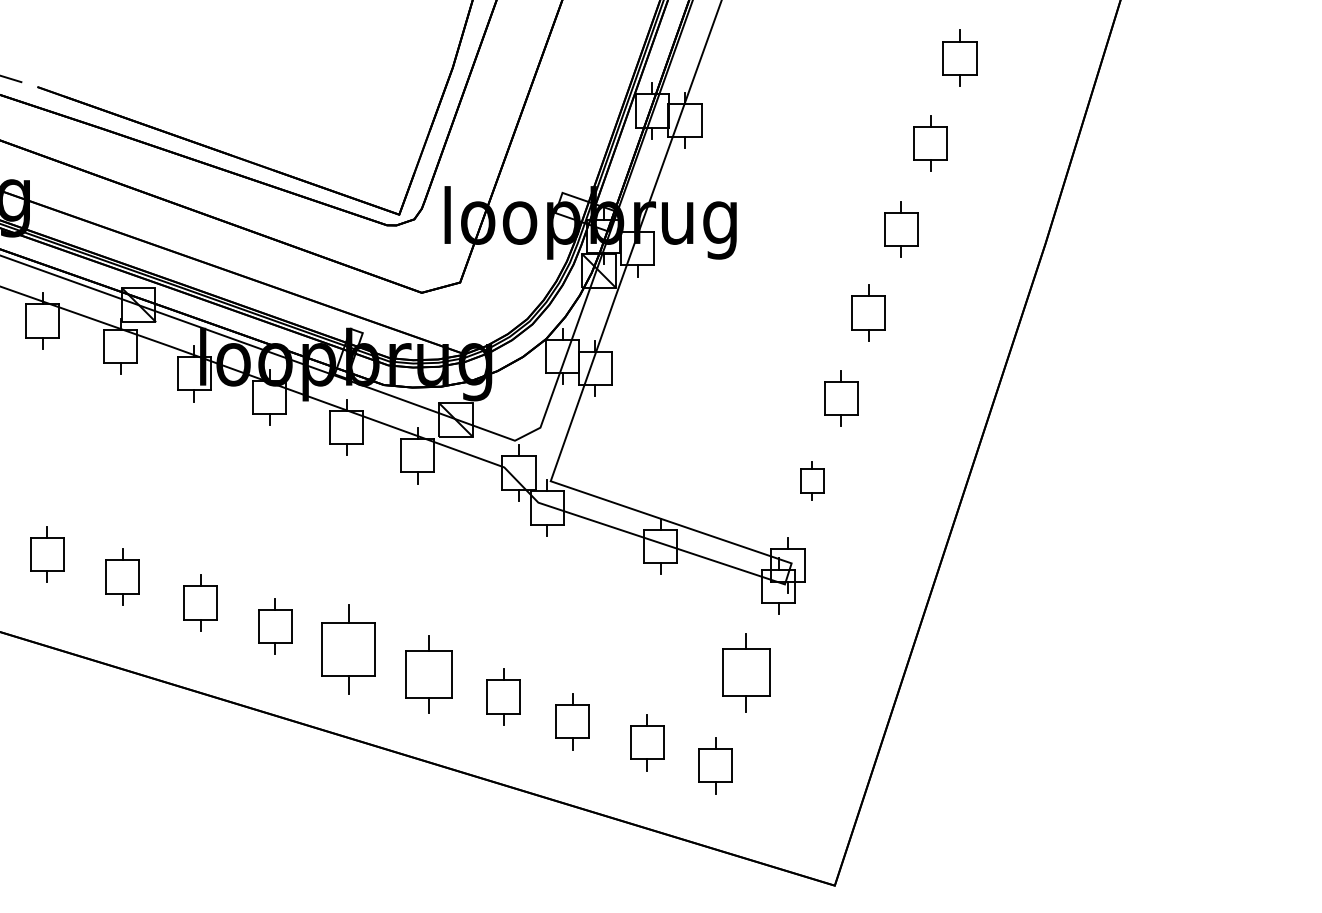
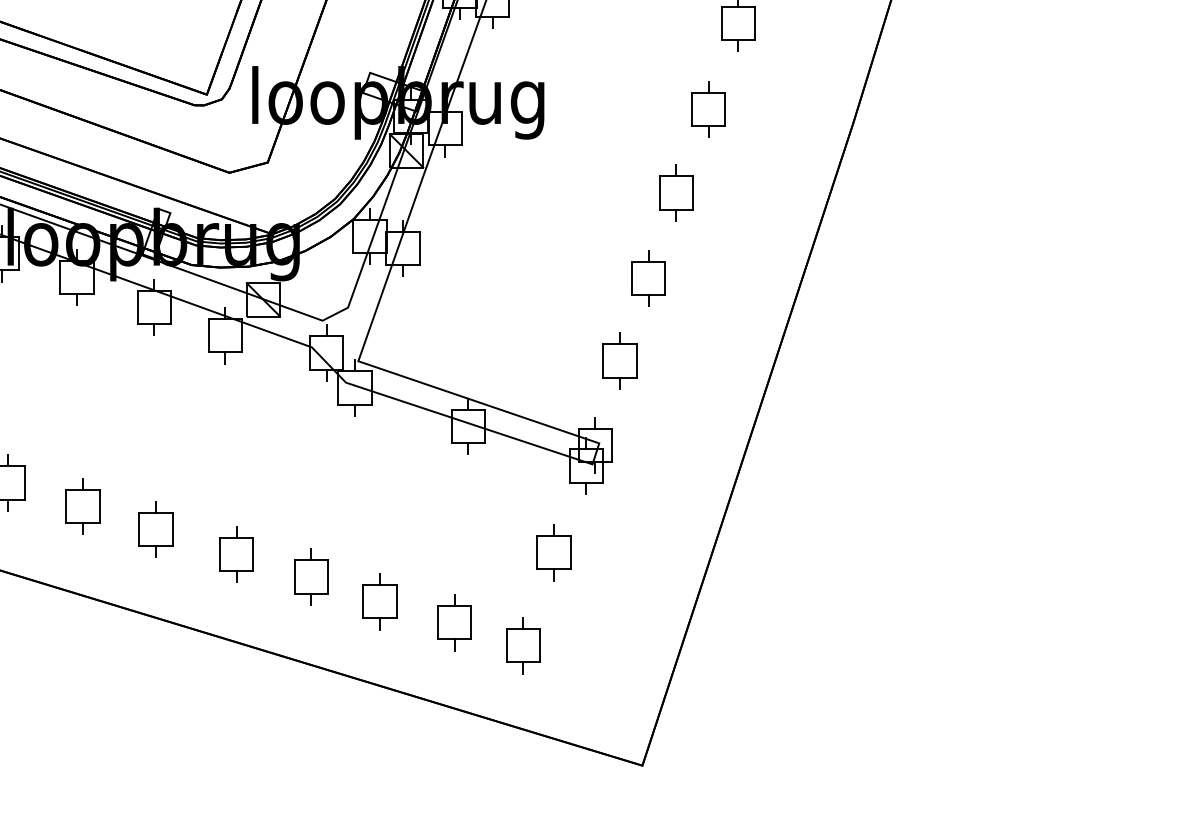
part: (812, 480) -> (620, 360), size x1.43
part: (348, 649) -> (156, 529), size x0.62
part: (746, 672) -> (554, 552), size x0.71
part: (428, 674) -> (236, 554), size x0.71

